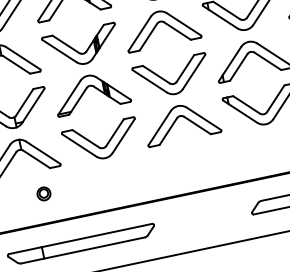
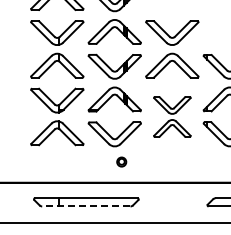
part: (176, 99) -> (172, 116), size x0.7
part: (43, 193) -> (121, 161), moved
line: (81, 250) -> (85, 206), solid -> dashed

